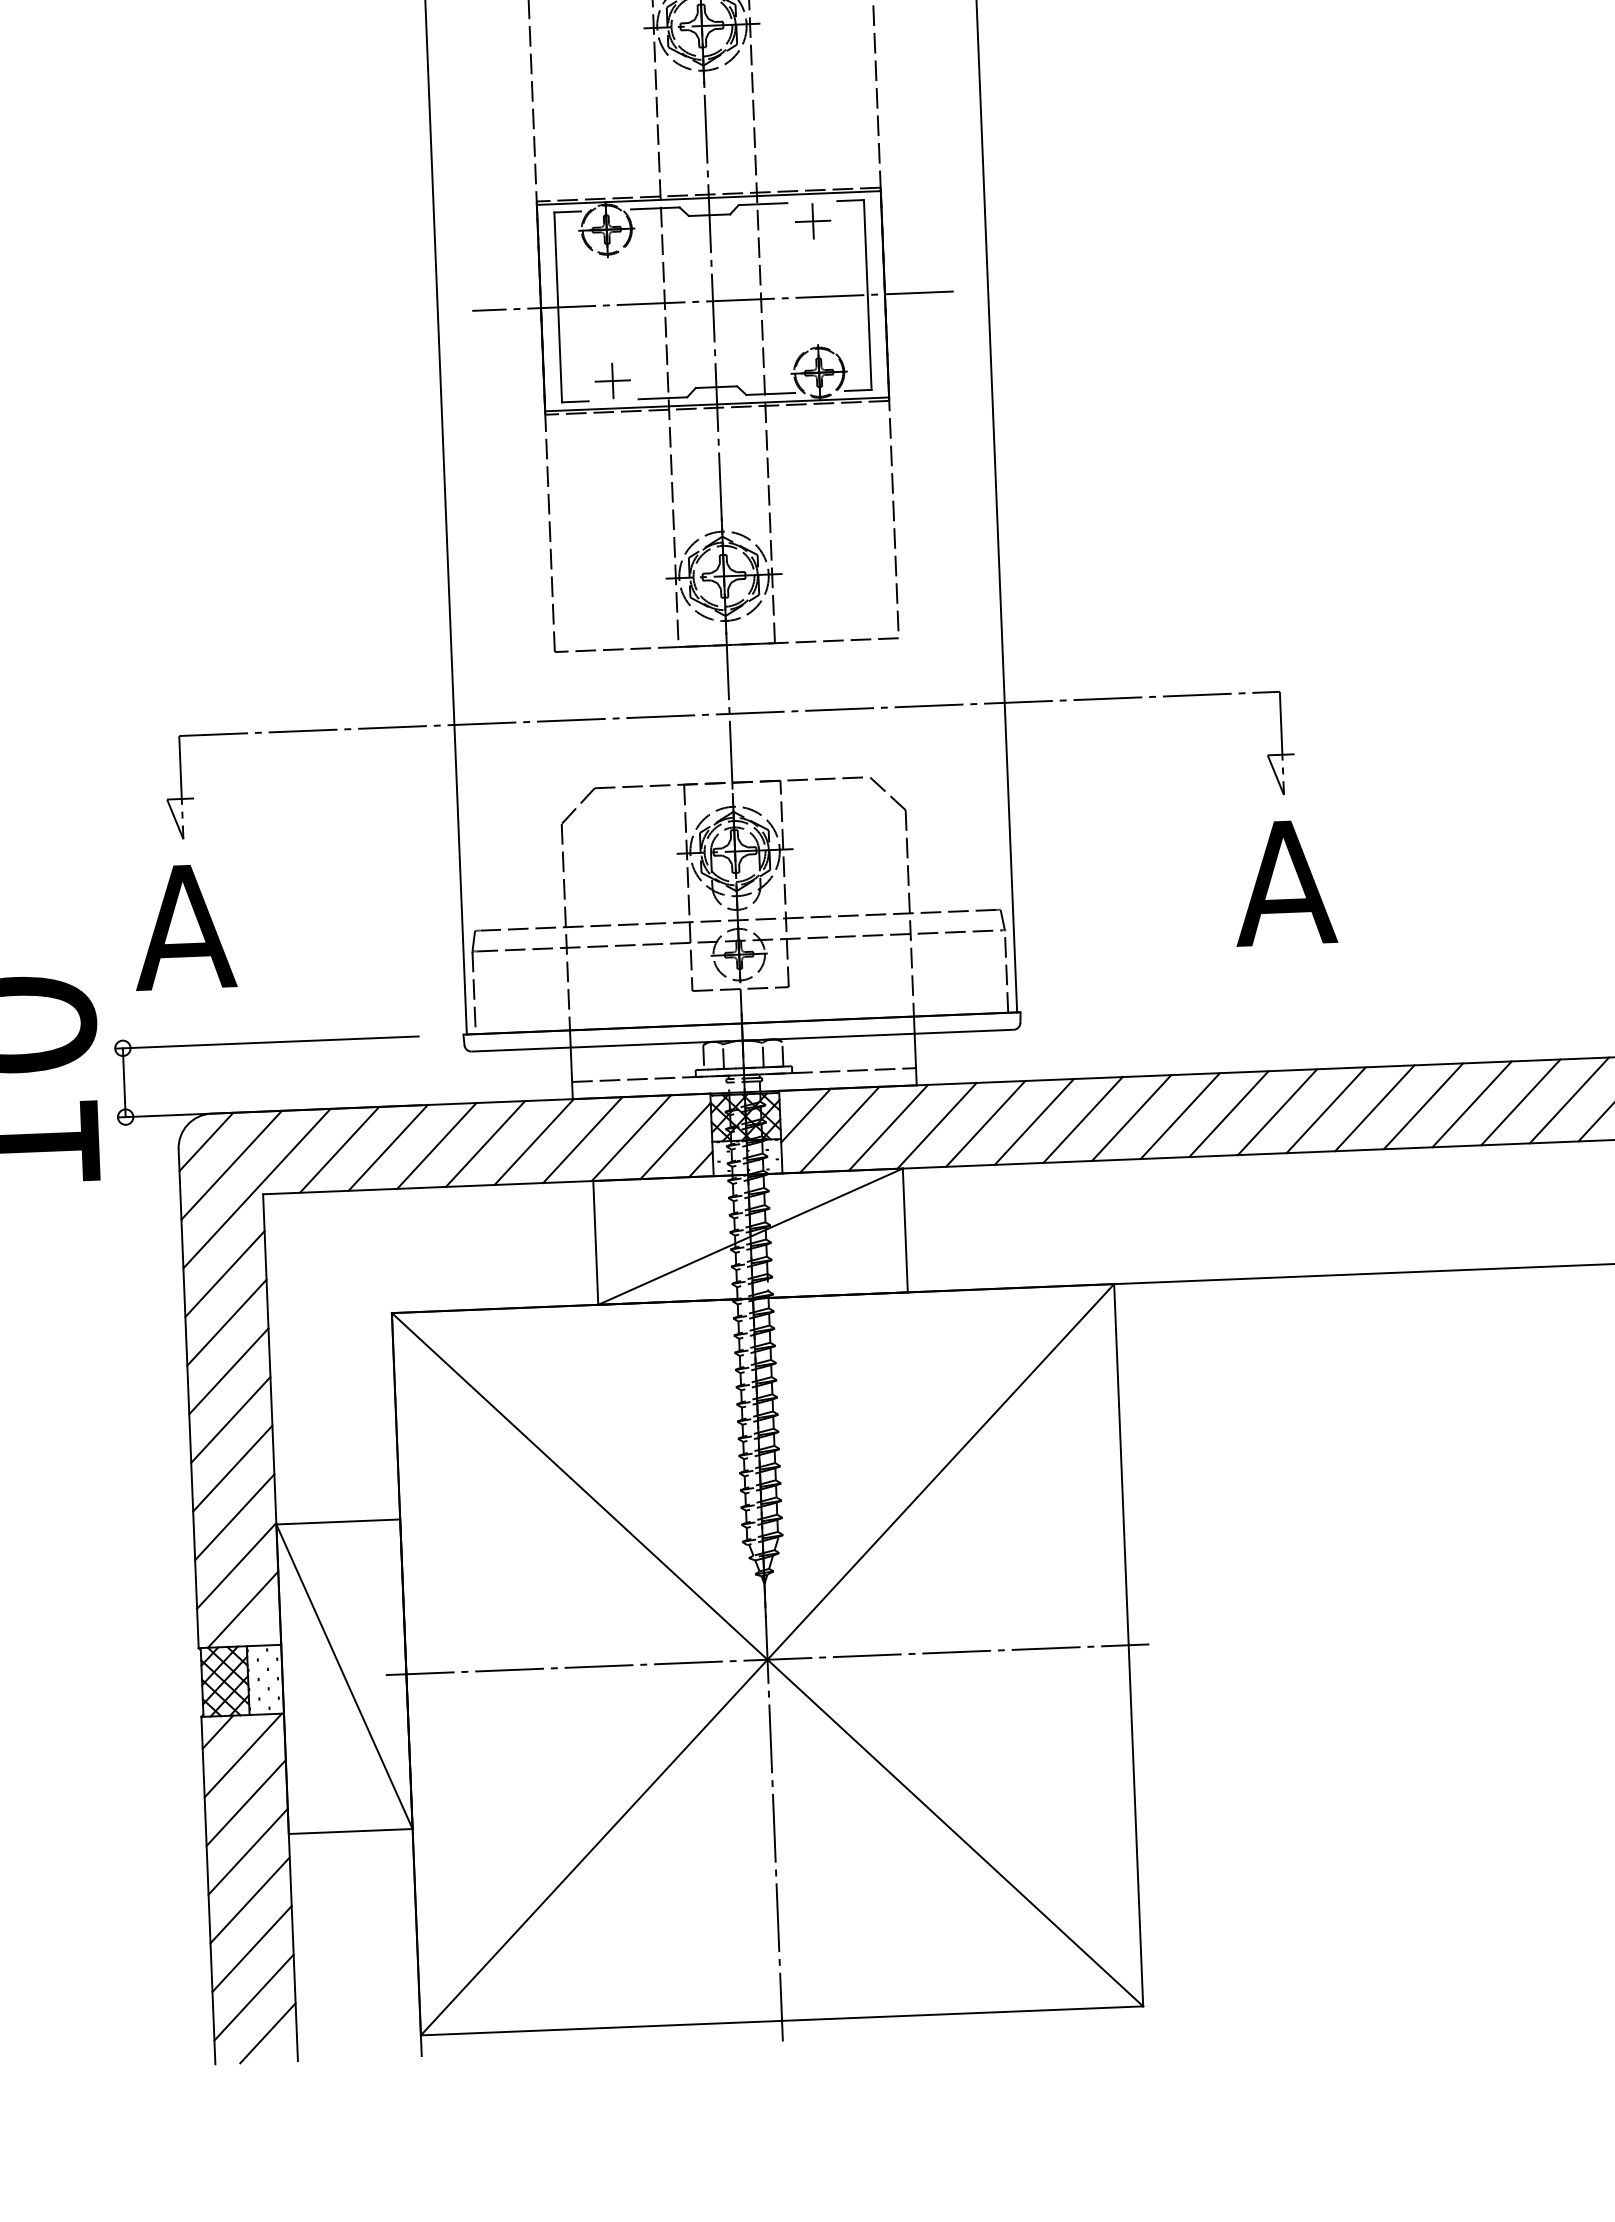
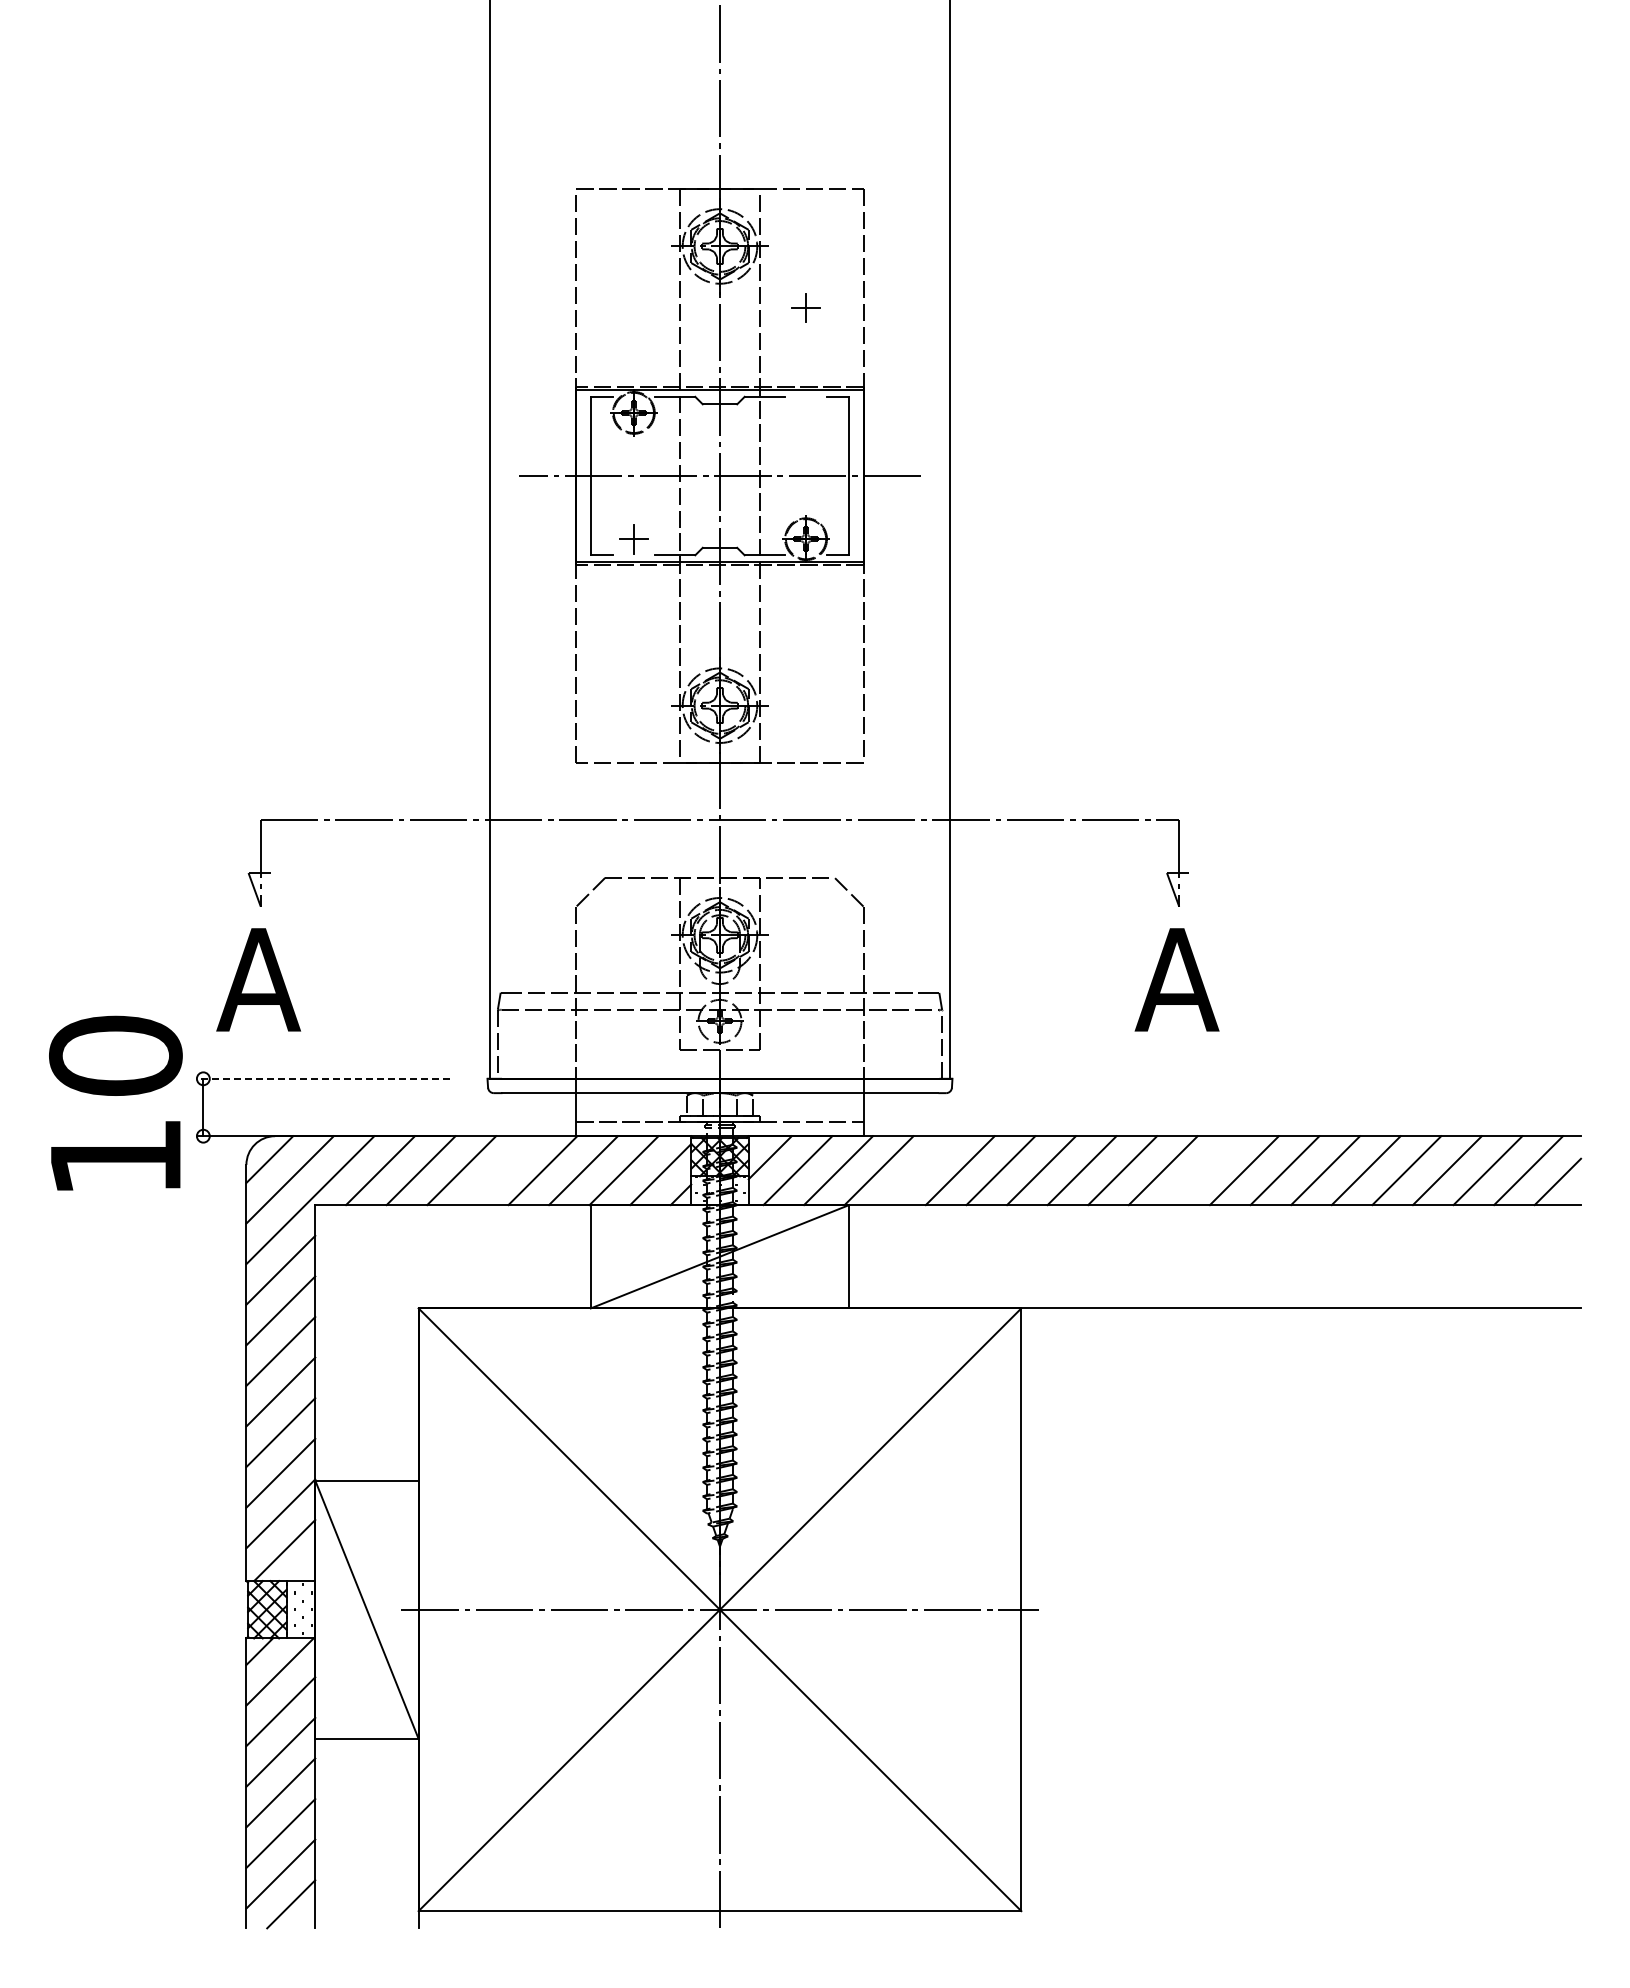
part: (812, 220) -> (805, 307), moved
line: (266, 1042) -> (323, 1078), solid -> dashed
line: (1325, 1110) -> (1203, 1170), removed
line: (985, 1123) -> (919, 1170), removed
line: (484, 1143) -> (501, 1170), removed

